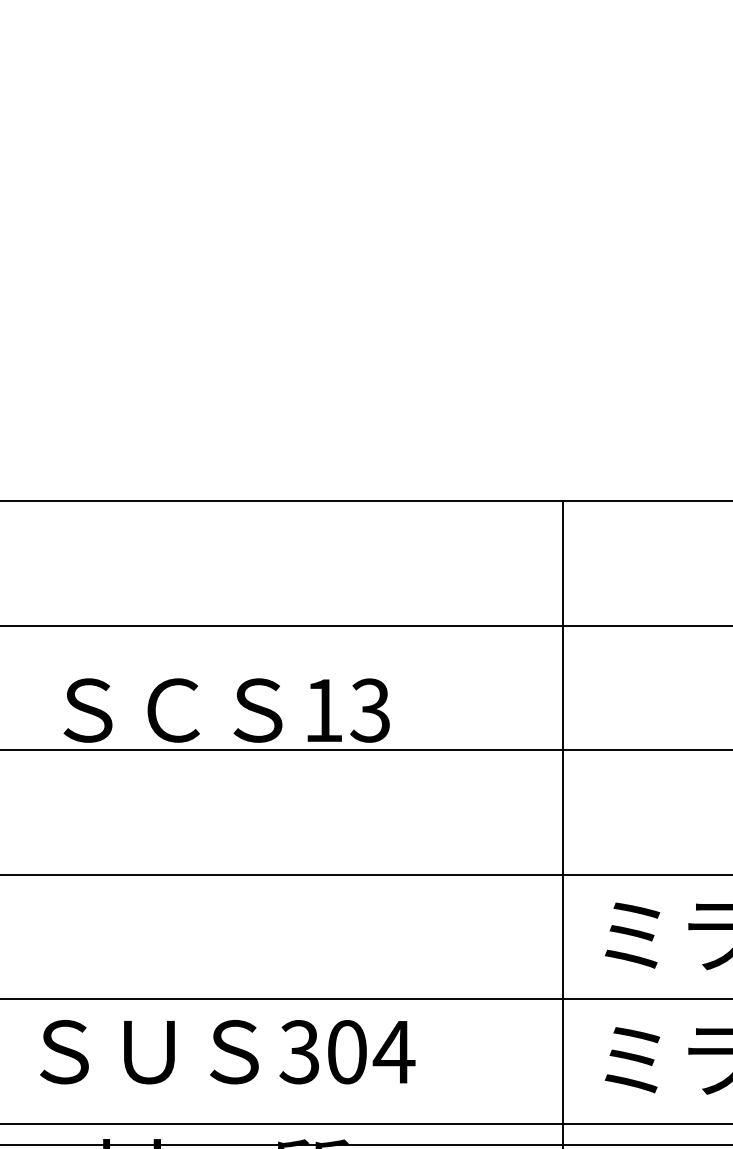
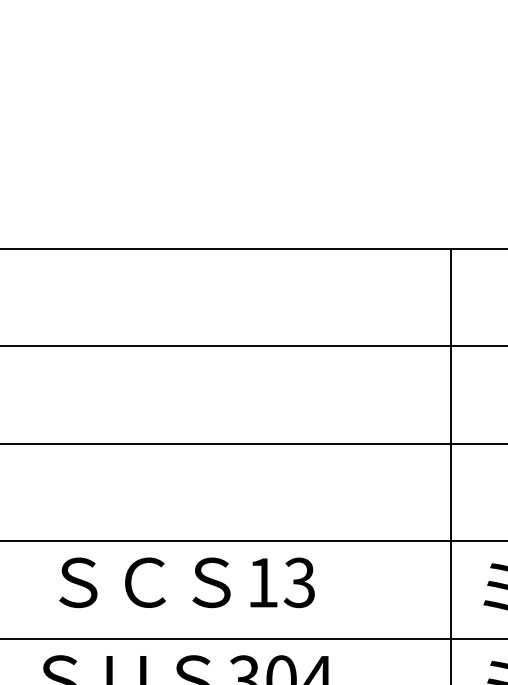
text: (226, 710) -> (186, 582), moved

